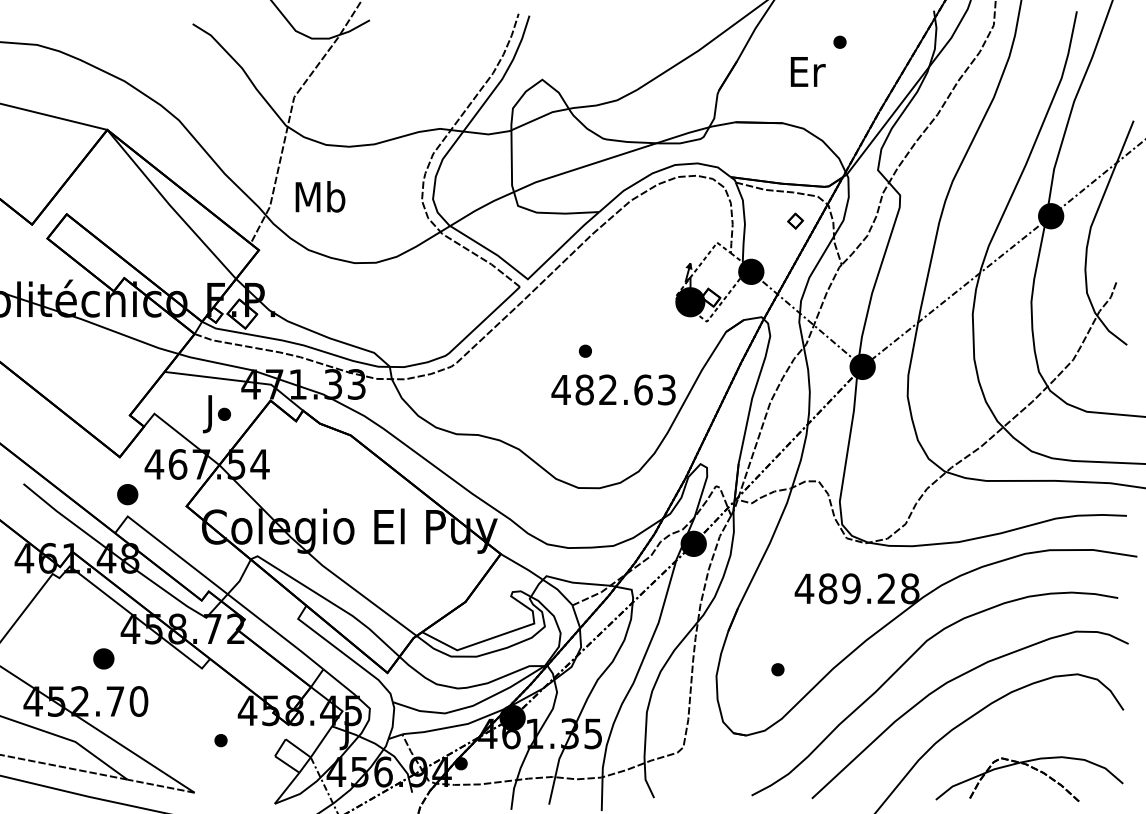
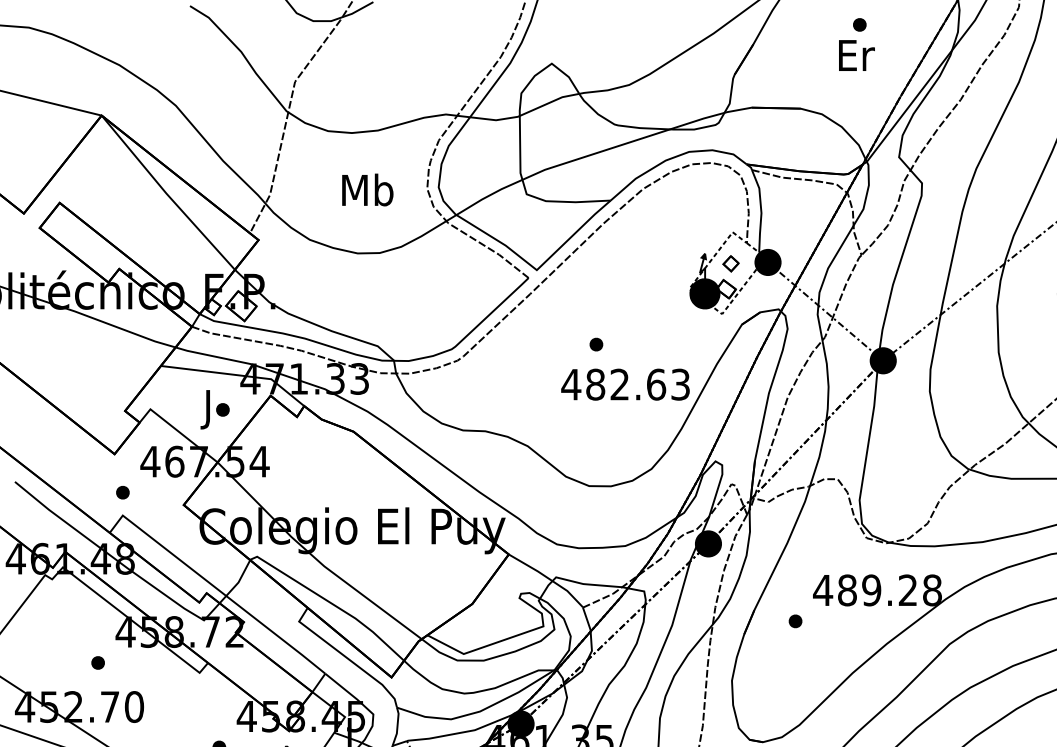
text: (807, 71) -> (856, 55), moved
text: (320, 196) -> (367, 189), moved
part: (795, 220) -> (730, 263), moved
part: (127, 493) -> (122, 491), size x0.62
part: (103, 658) -> (97, 662), size x0.62
part: (777, 669) -> (795, 621), moved

